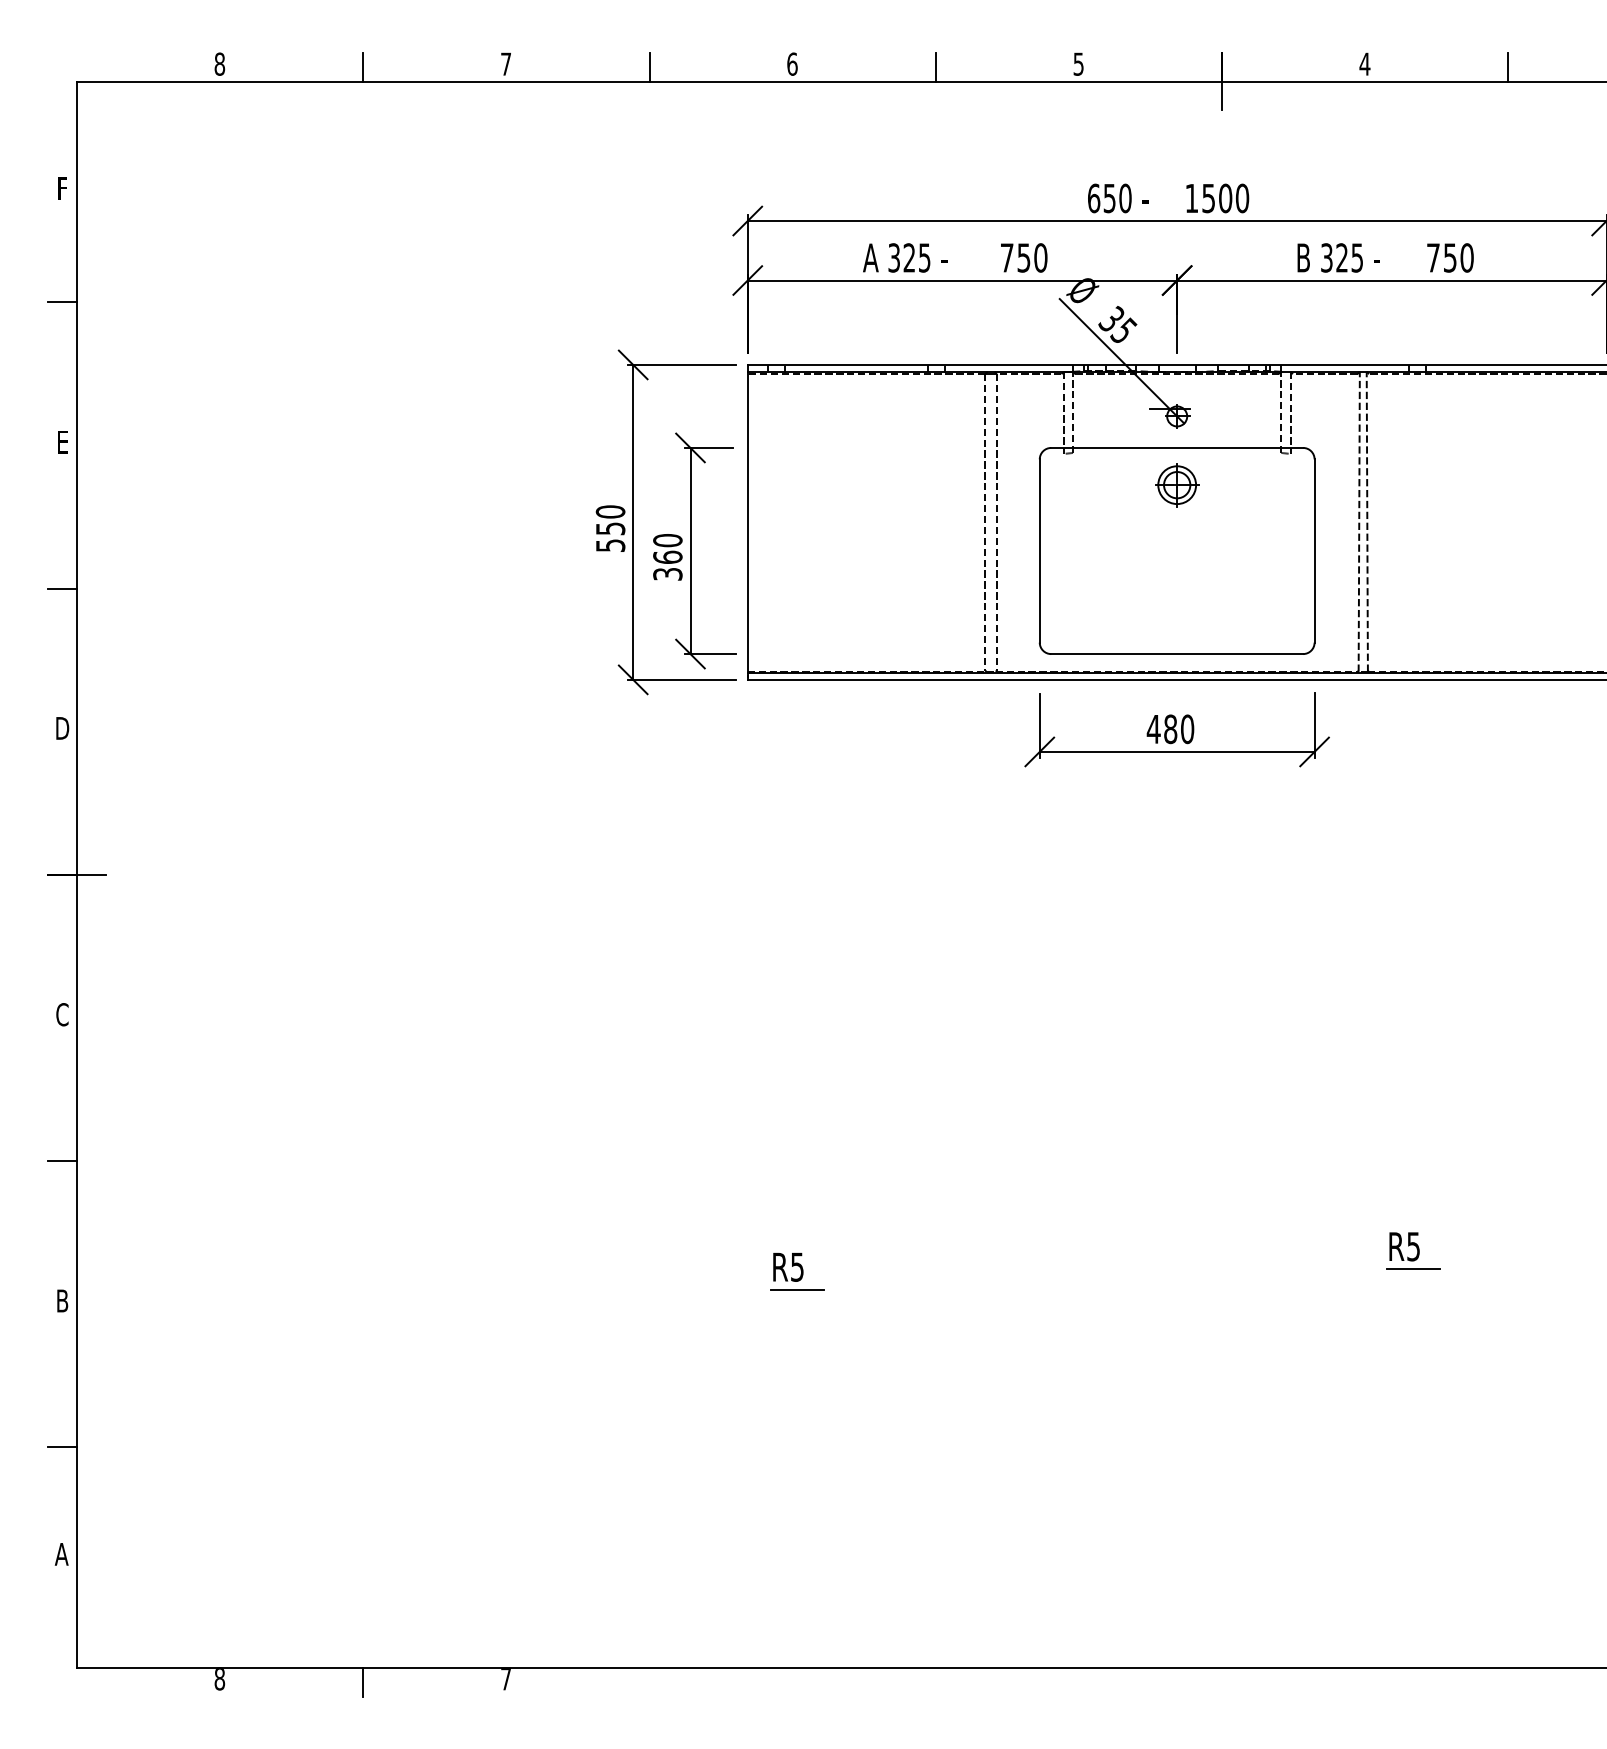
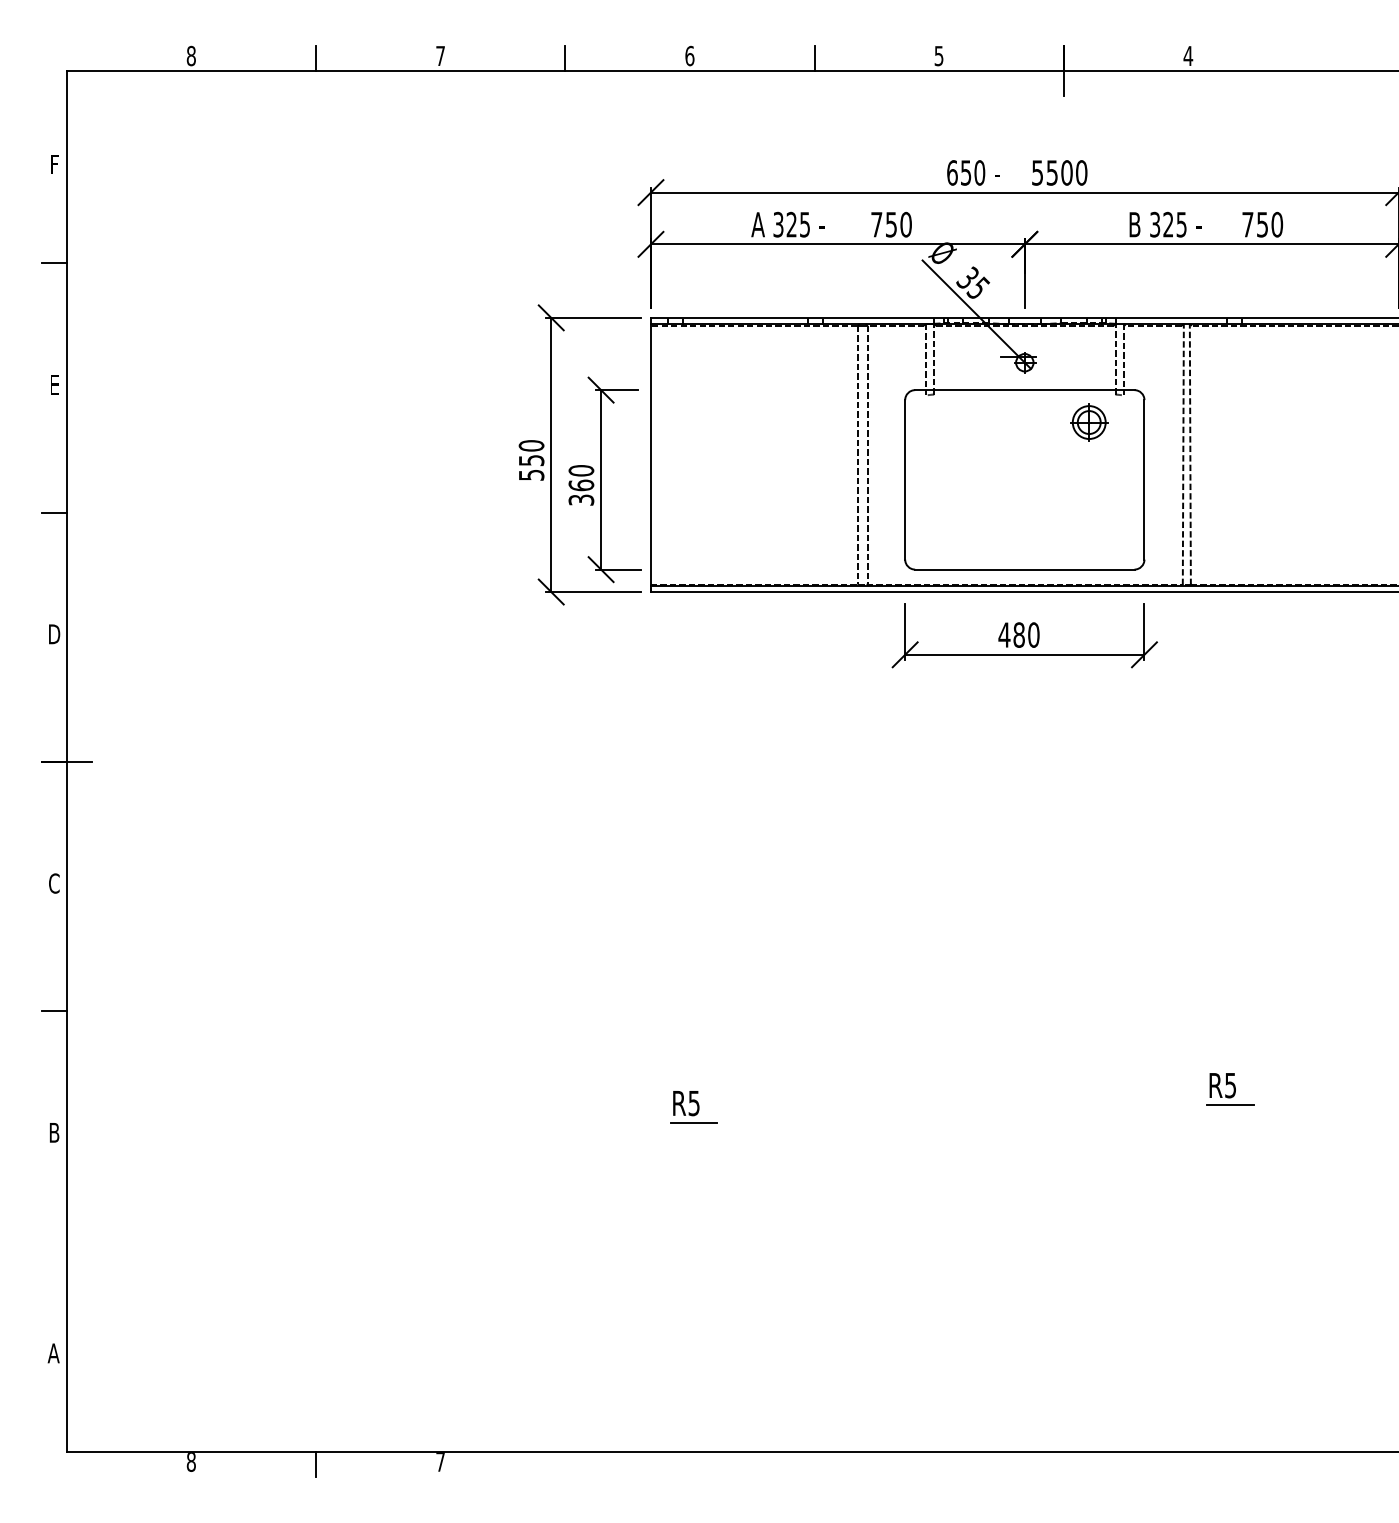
line: (1508, 67) -> (1313, 58), removed
text: (1191, 198) -> (1037, 172), 1500 -> 5500
part: (1177, 485) -> (1089, 422), moved
line: (62, 1447) -> (54, 1260), removed

